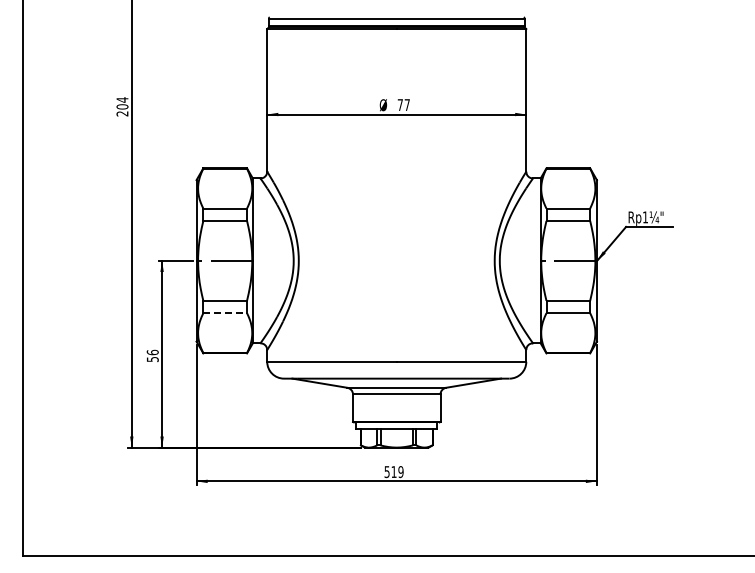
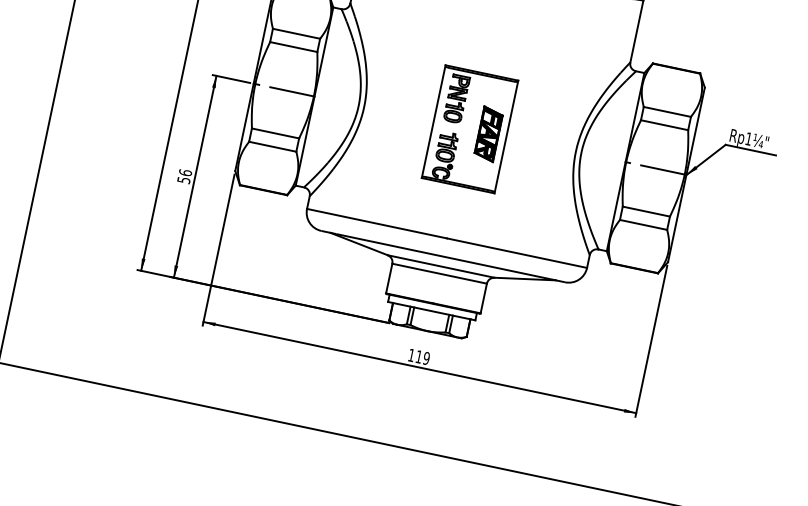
part: (396, 260) -> (469, 128), added
line: (225, 313) -> (272, 147), dashed -> solid
text: (386, 472) -> (410, 355), 519 -> 119

